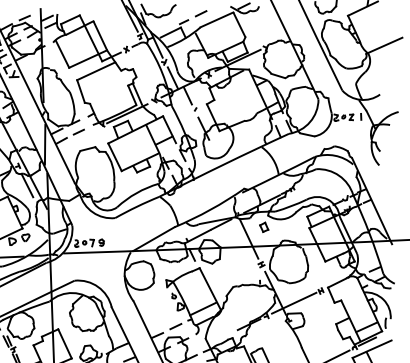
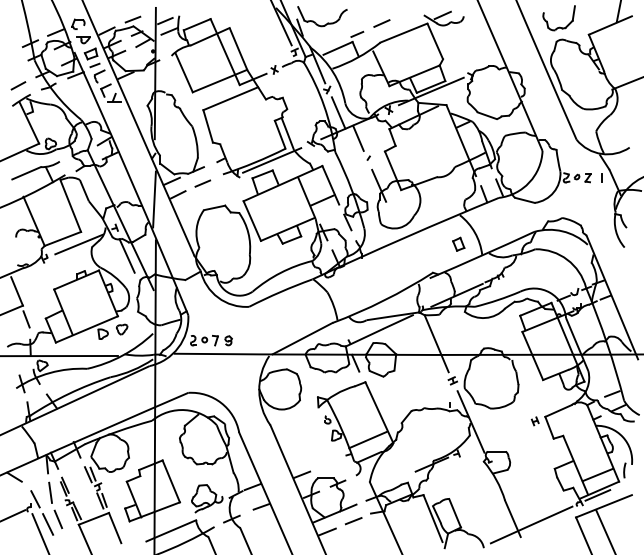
part: (264, 226) -> (458, 243), moved
line: (294, 302) -> (496, 436), removed
line: (175, 326) -> (328, 462), removed

